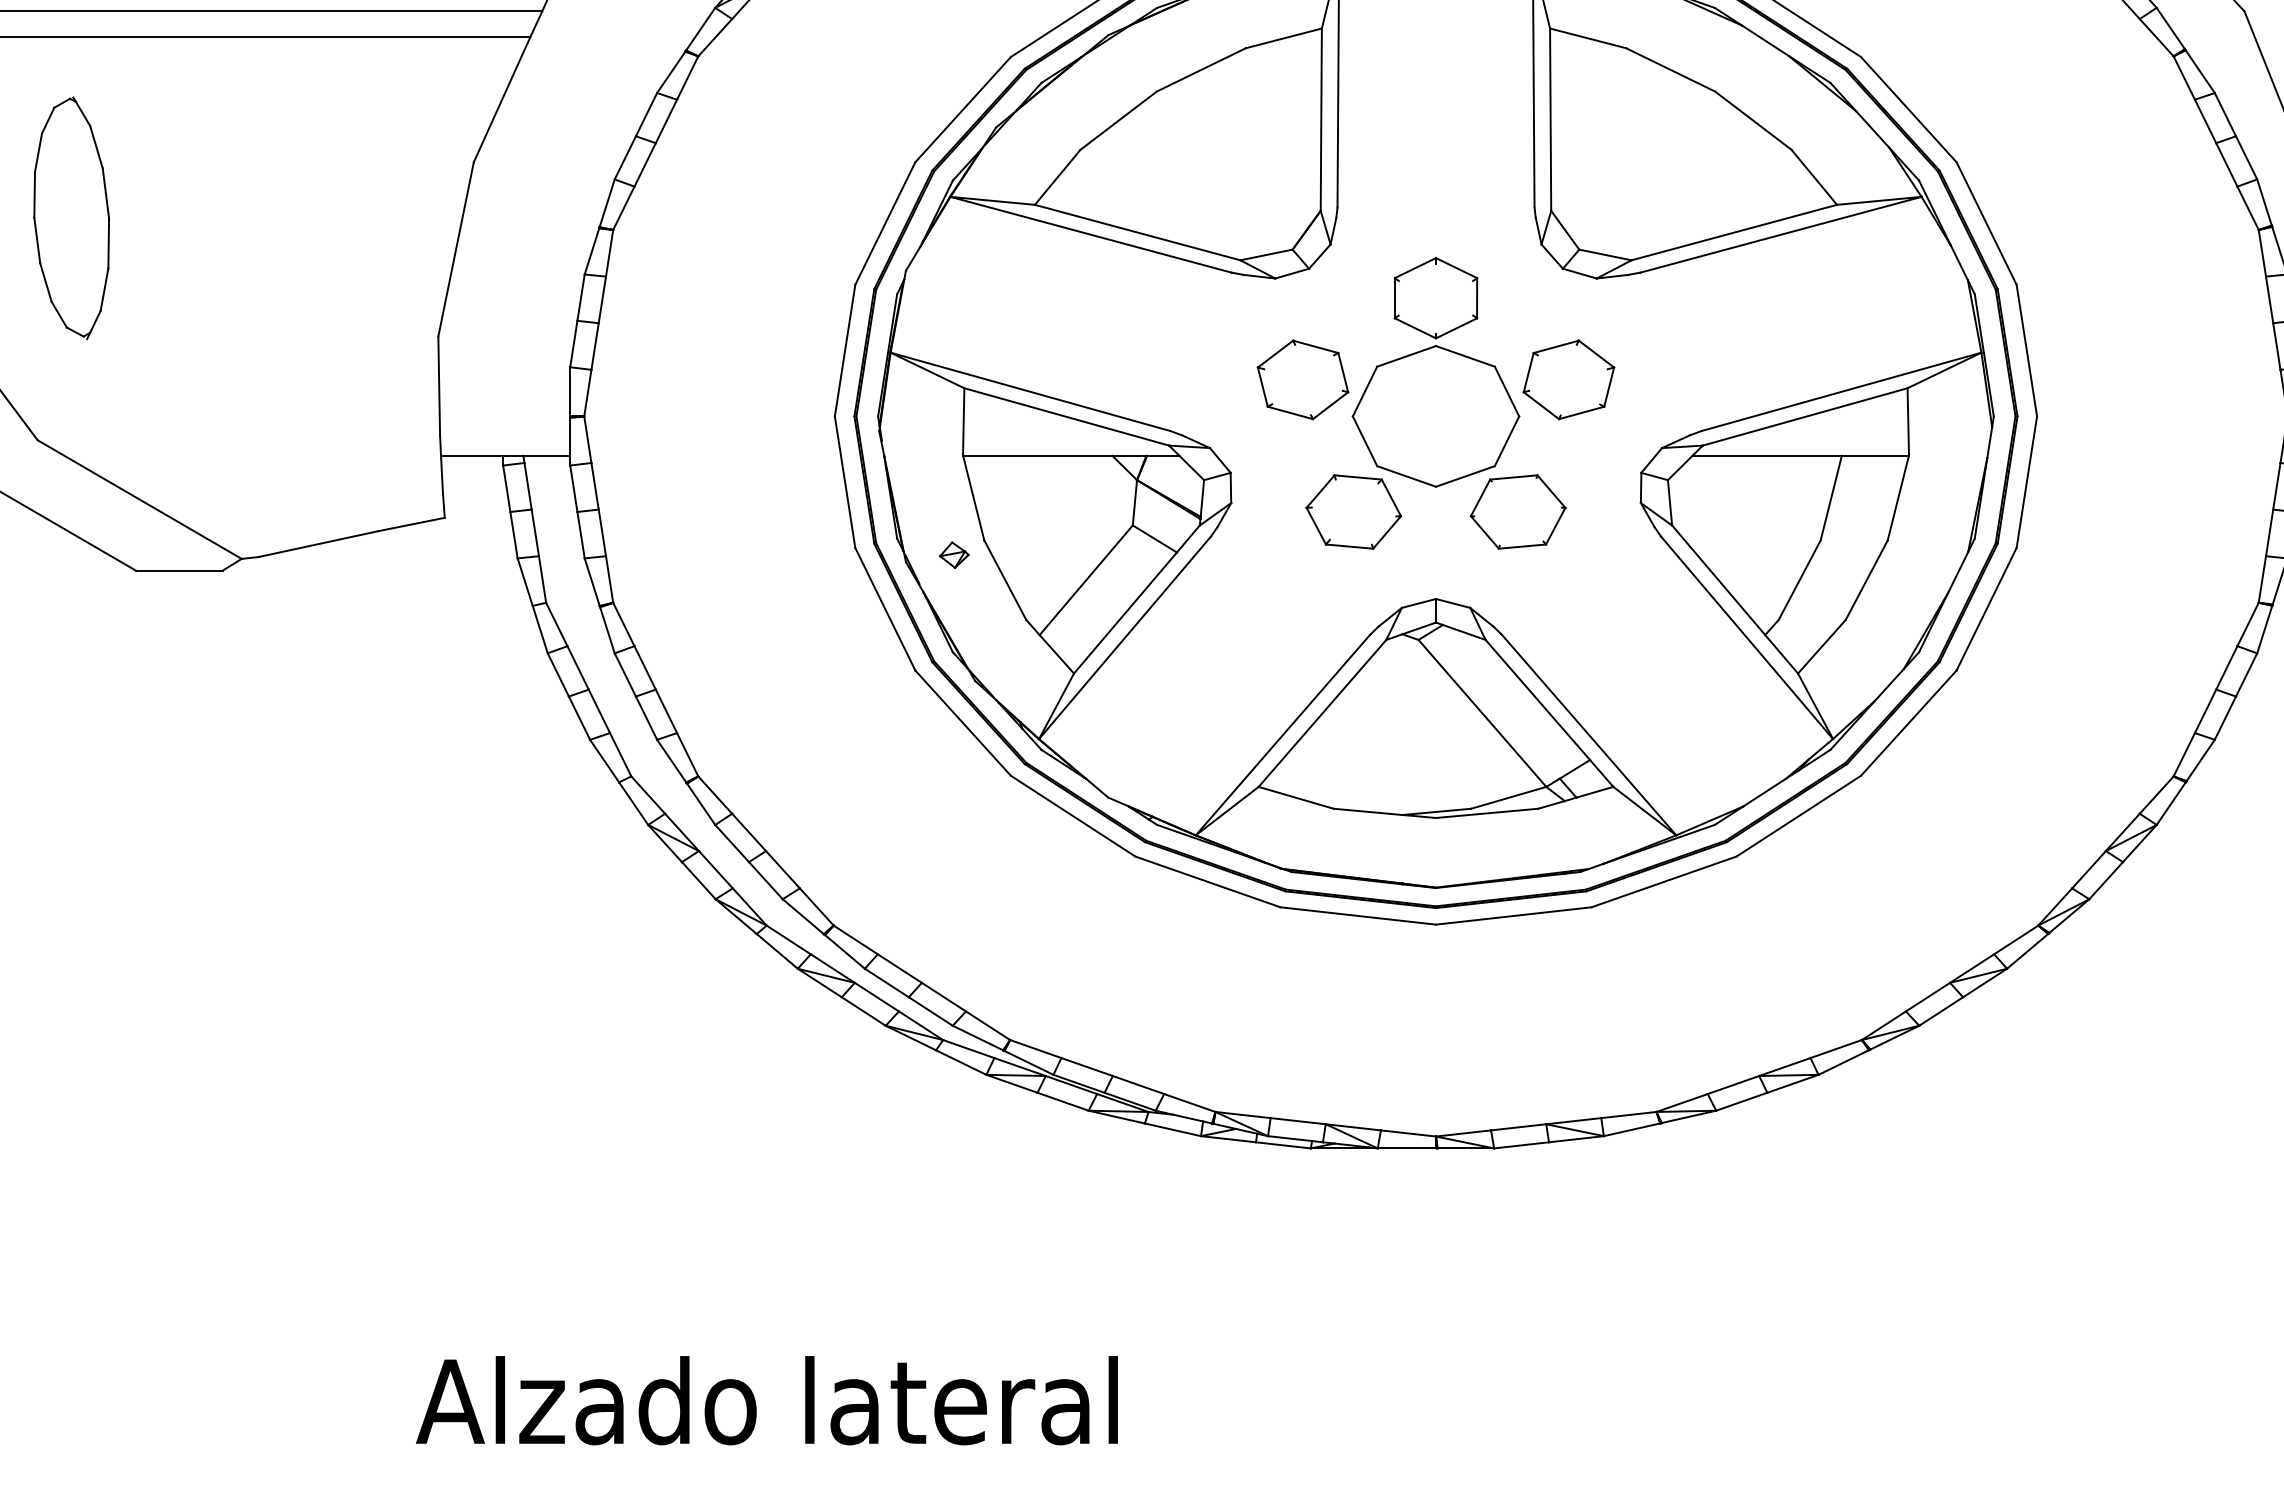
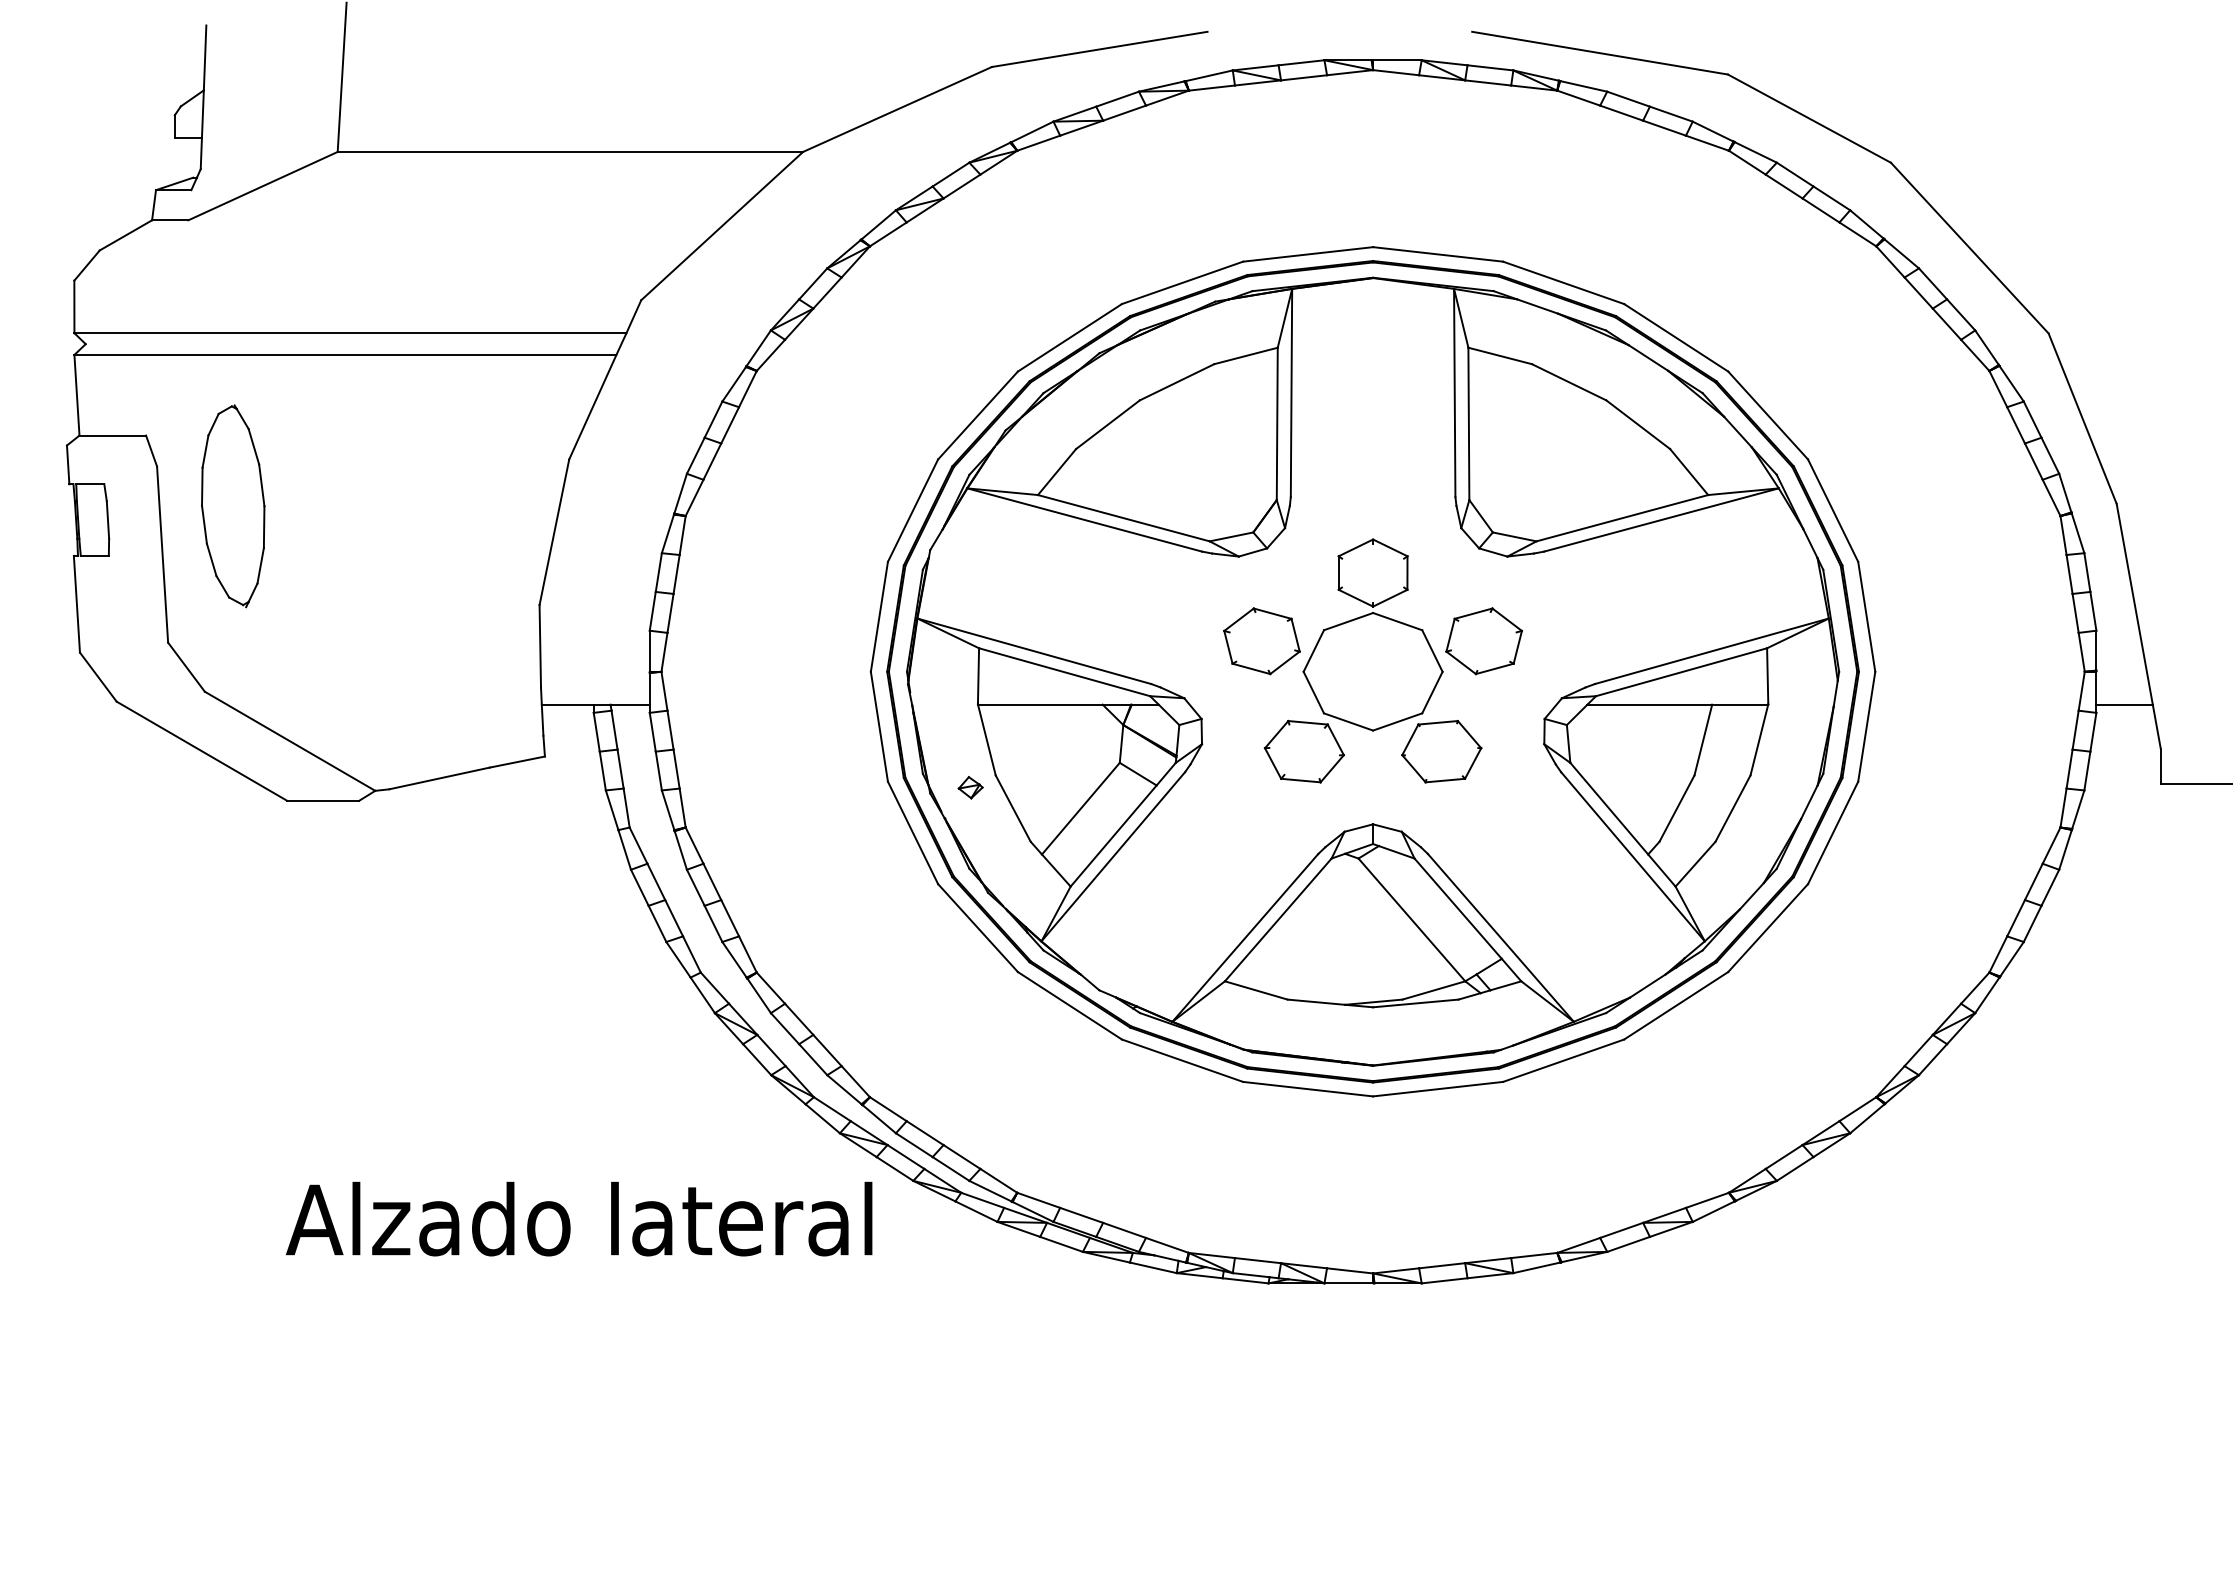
text: (767, 1399) -> (579, 1218), moved

